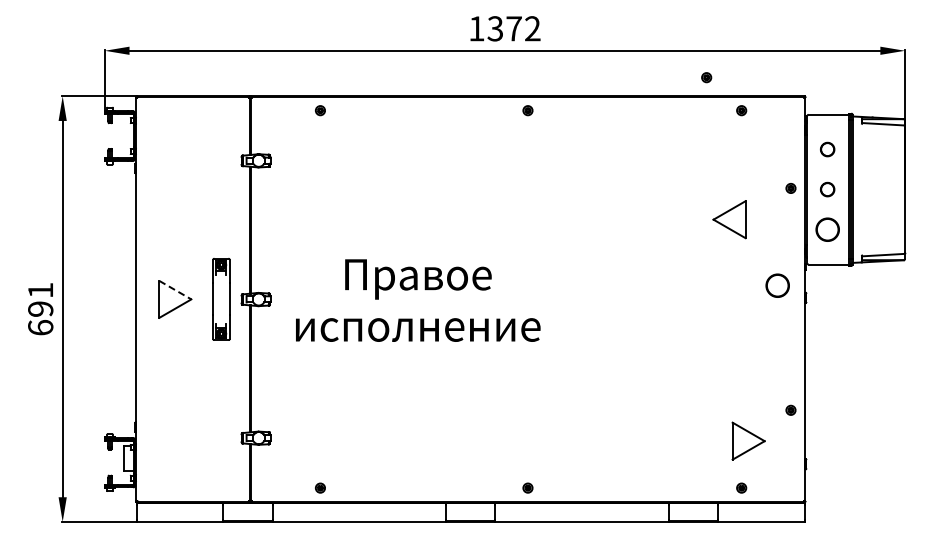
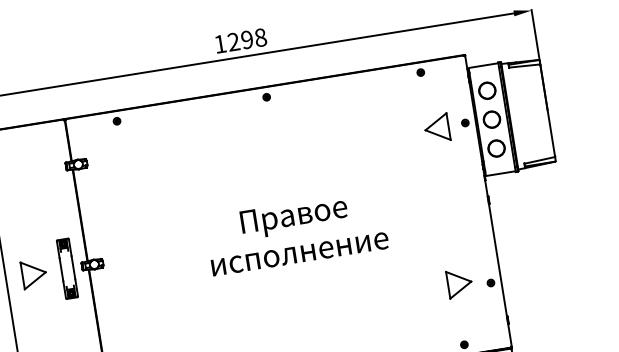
text: (513, 28) -> (246, 39), 1372 -> 1298
part: (706, 77) -> (391, 52), removed
circle: (827, 149) -> (487, 90), size x1.67
circle: (827, 189) -> (491, 119), size x1.67
part: (729, 219) -> (436, 128), moved
circle: (777, 285) -> (466, 194), removed
line: (175, 290) -> (33, 267), dashed -> solid
text: (418, 300) -> (296, 232), moved
part: (748, 440) -> (459, 282), moved

